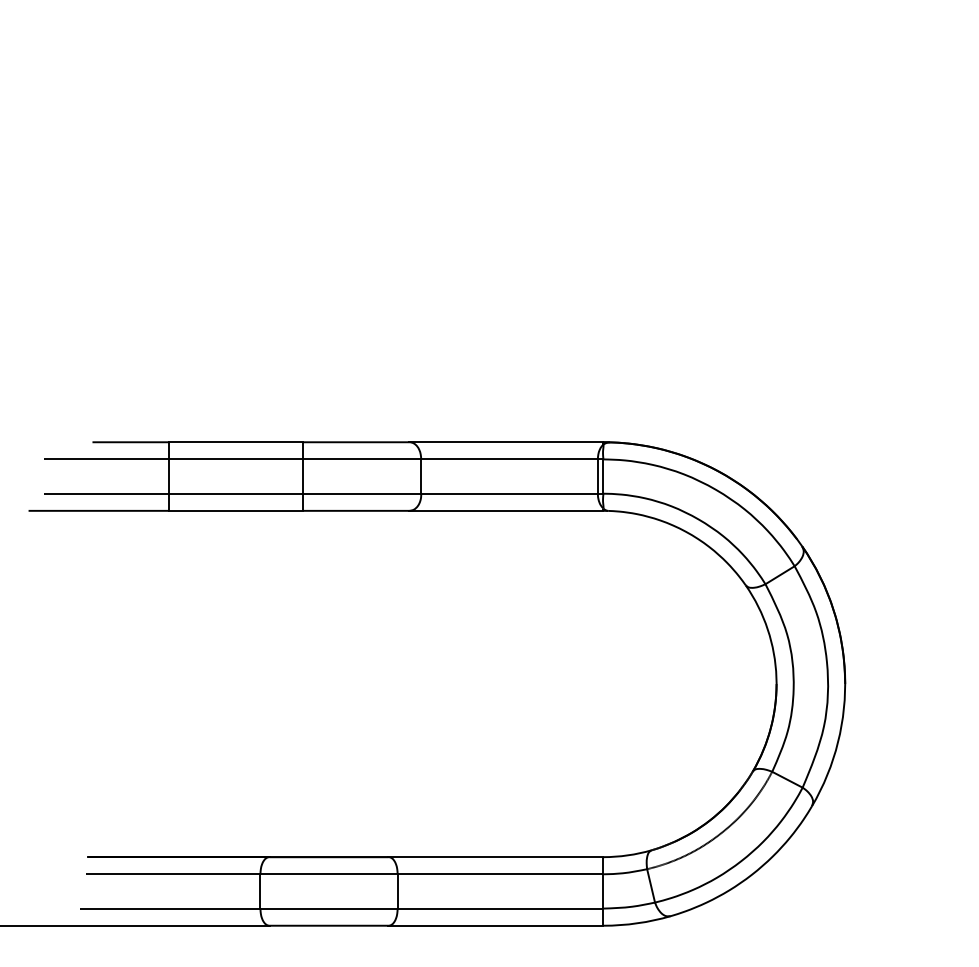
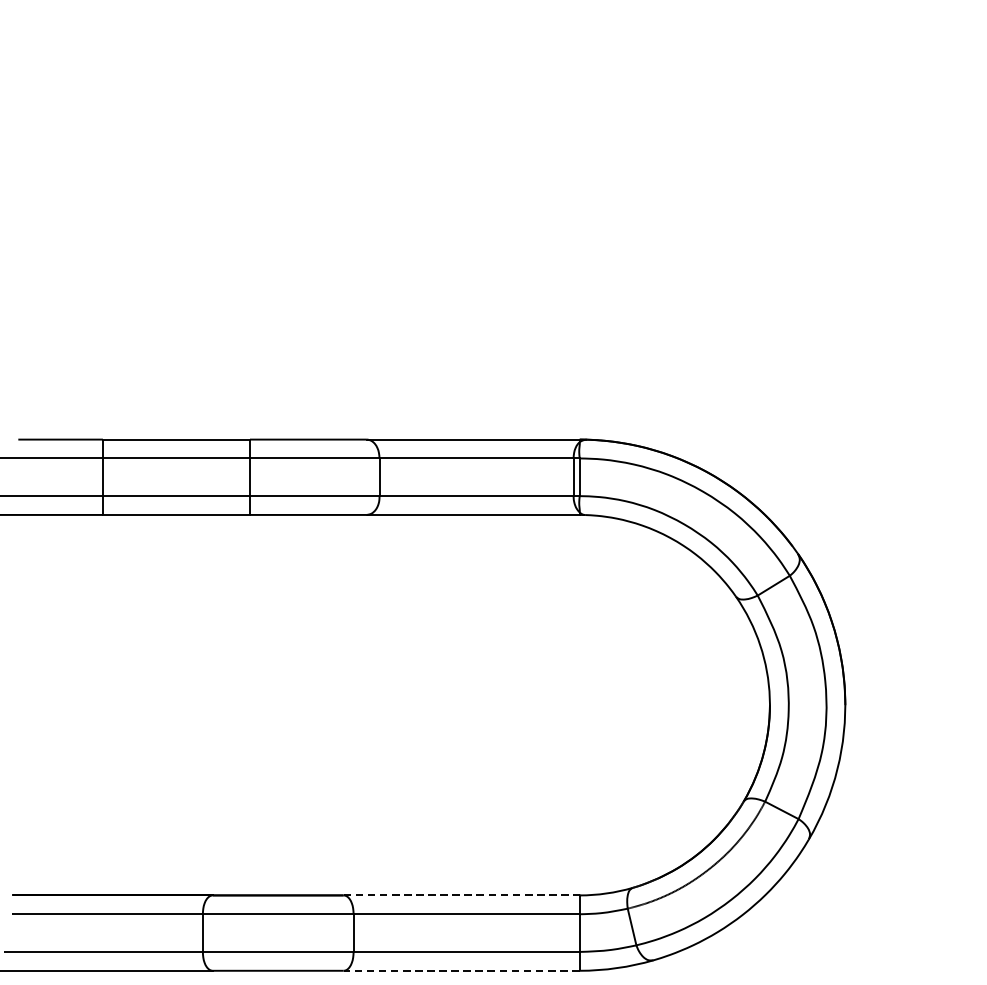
line: (496, 857) -> (462, 895), solid -> dashed
line: (495, 925) -> (461, 970), solid -> dashed

